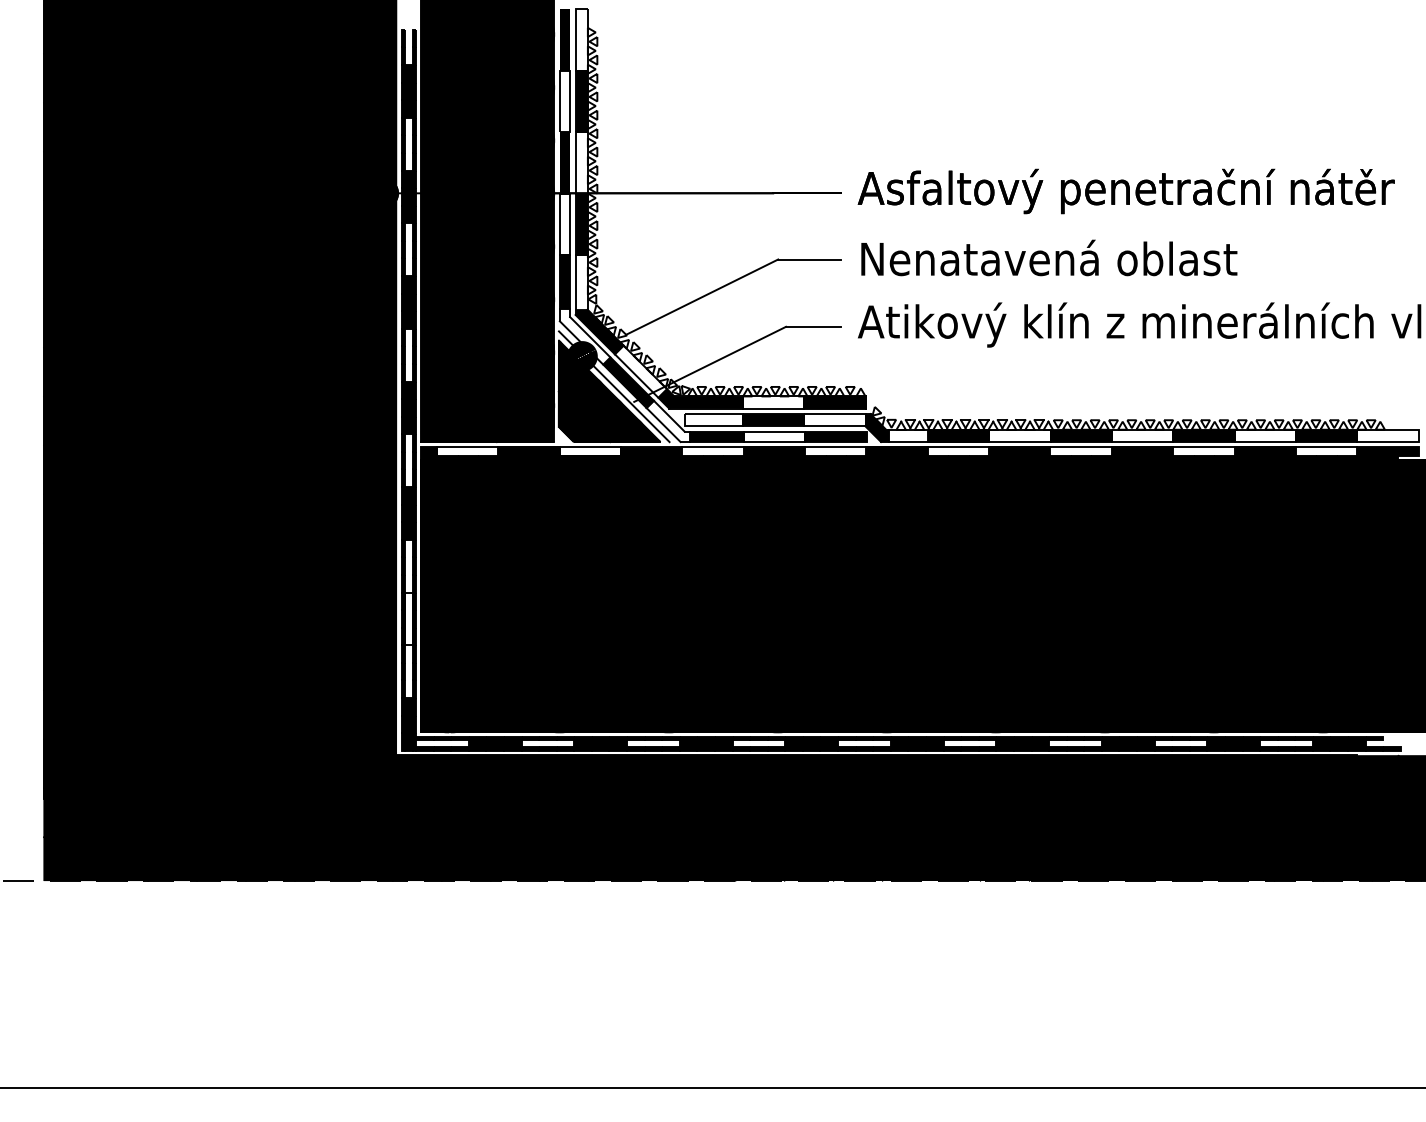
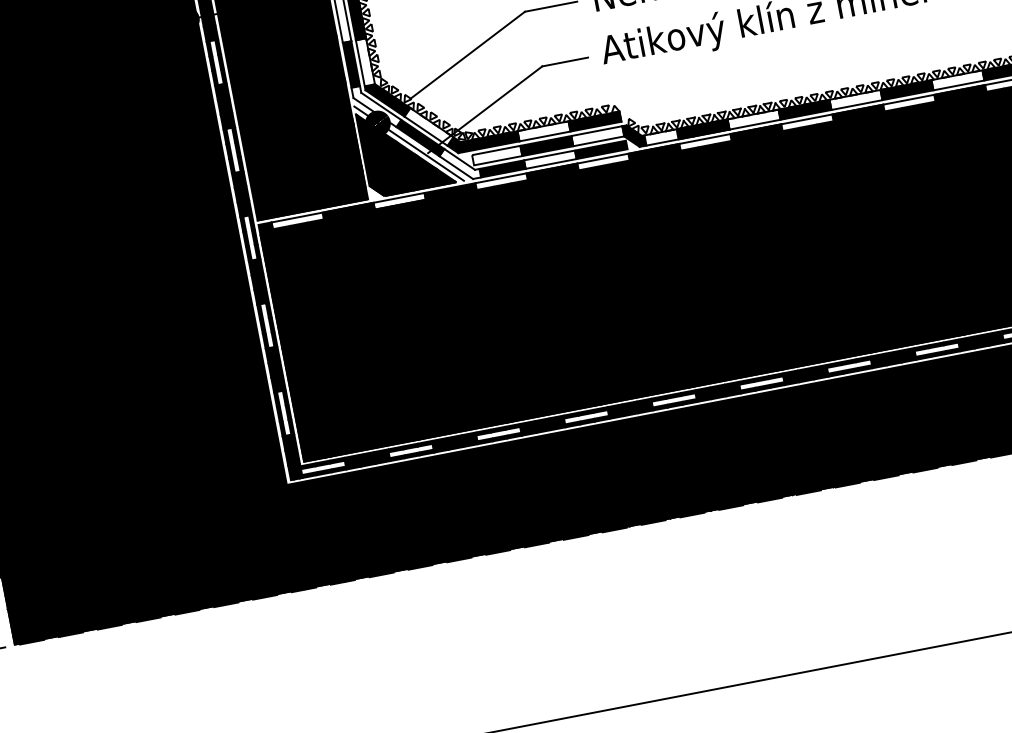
fill: (408, 618) -> (275, 369), added

